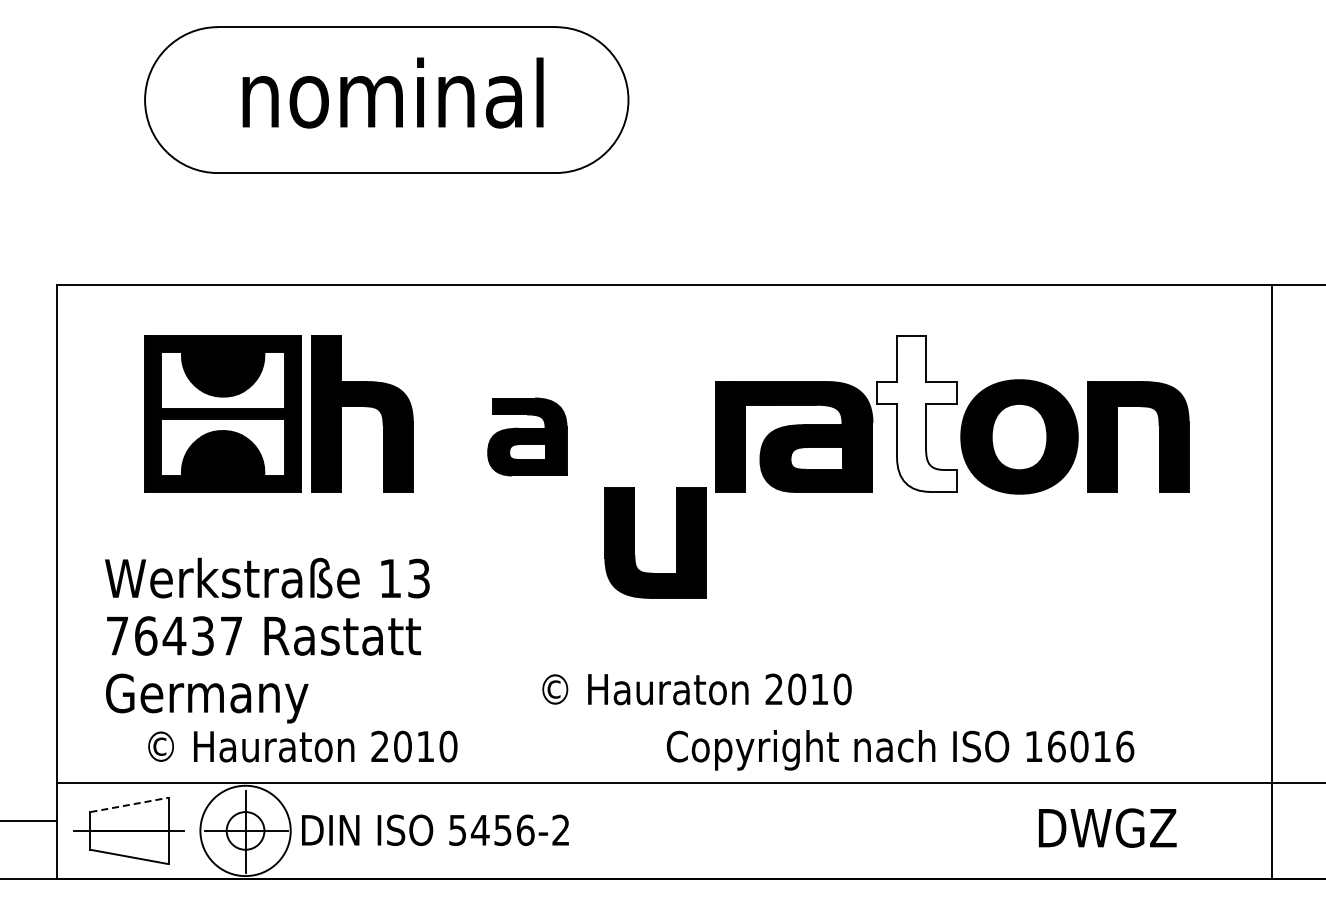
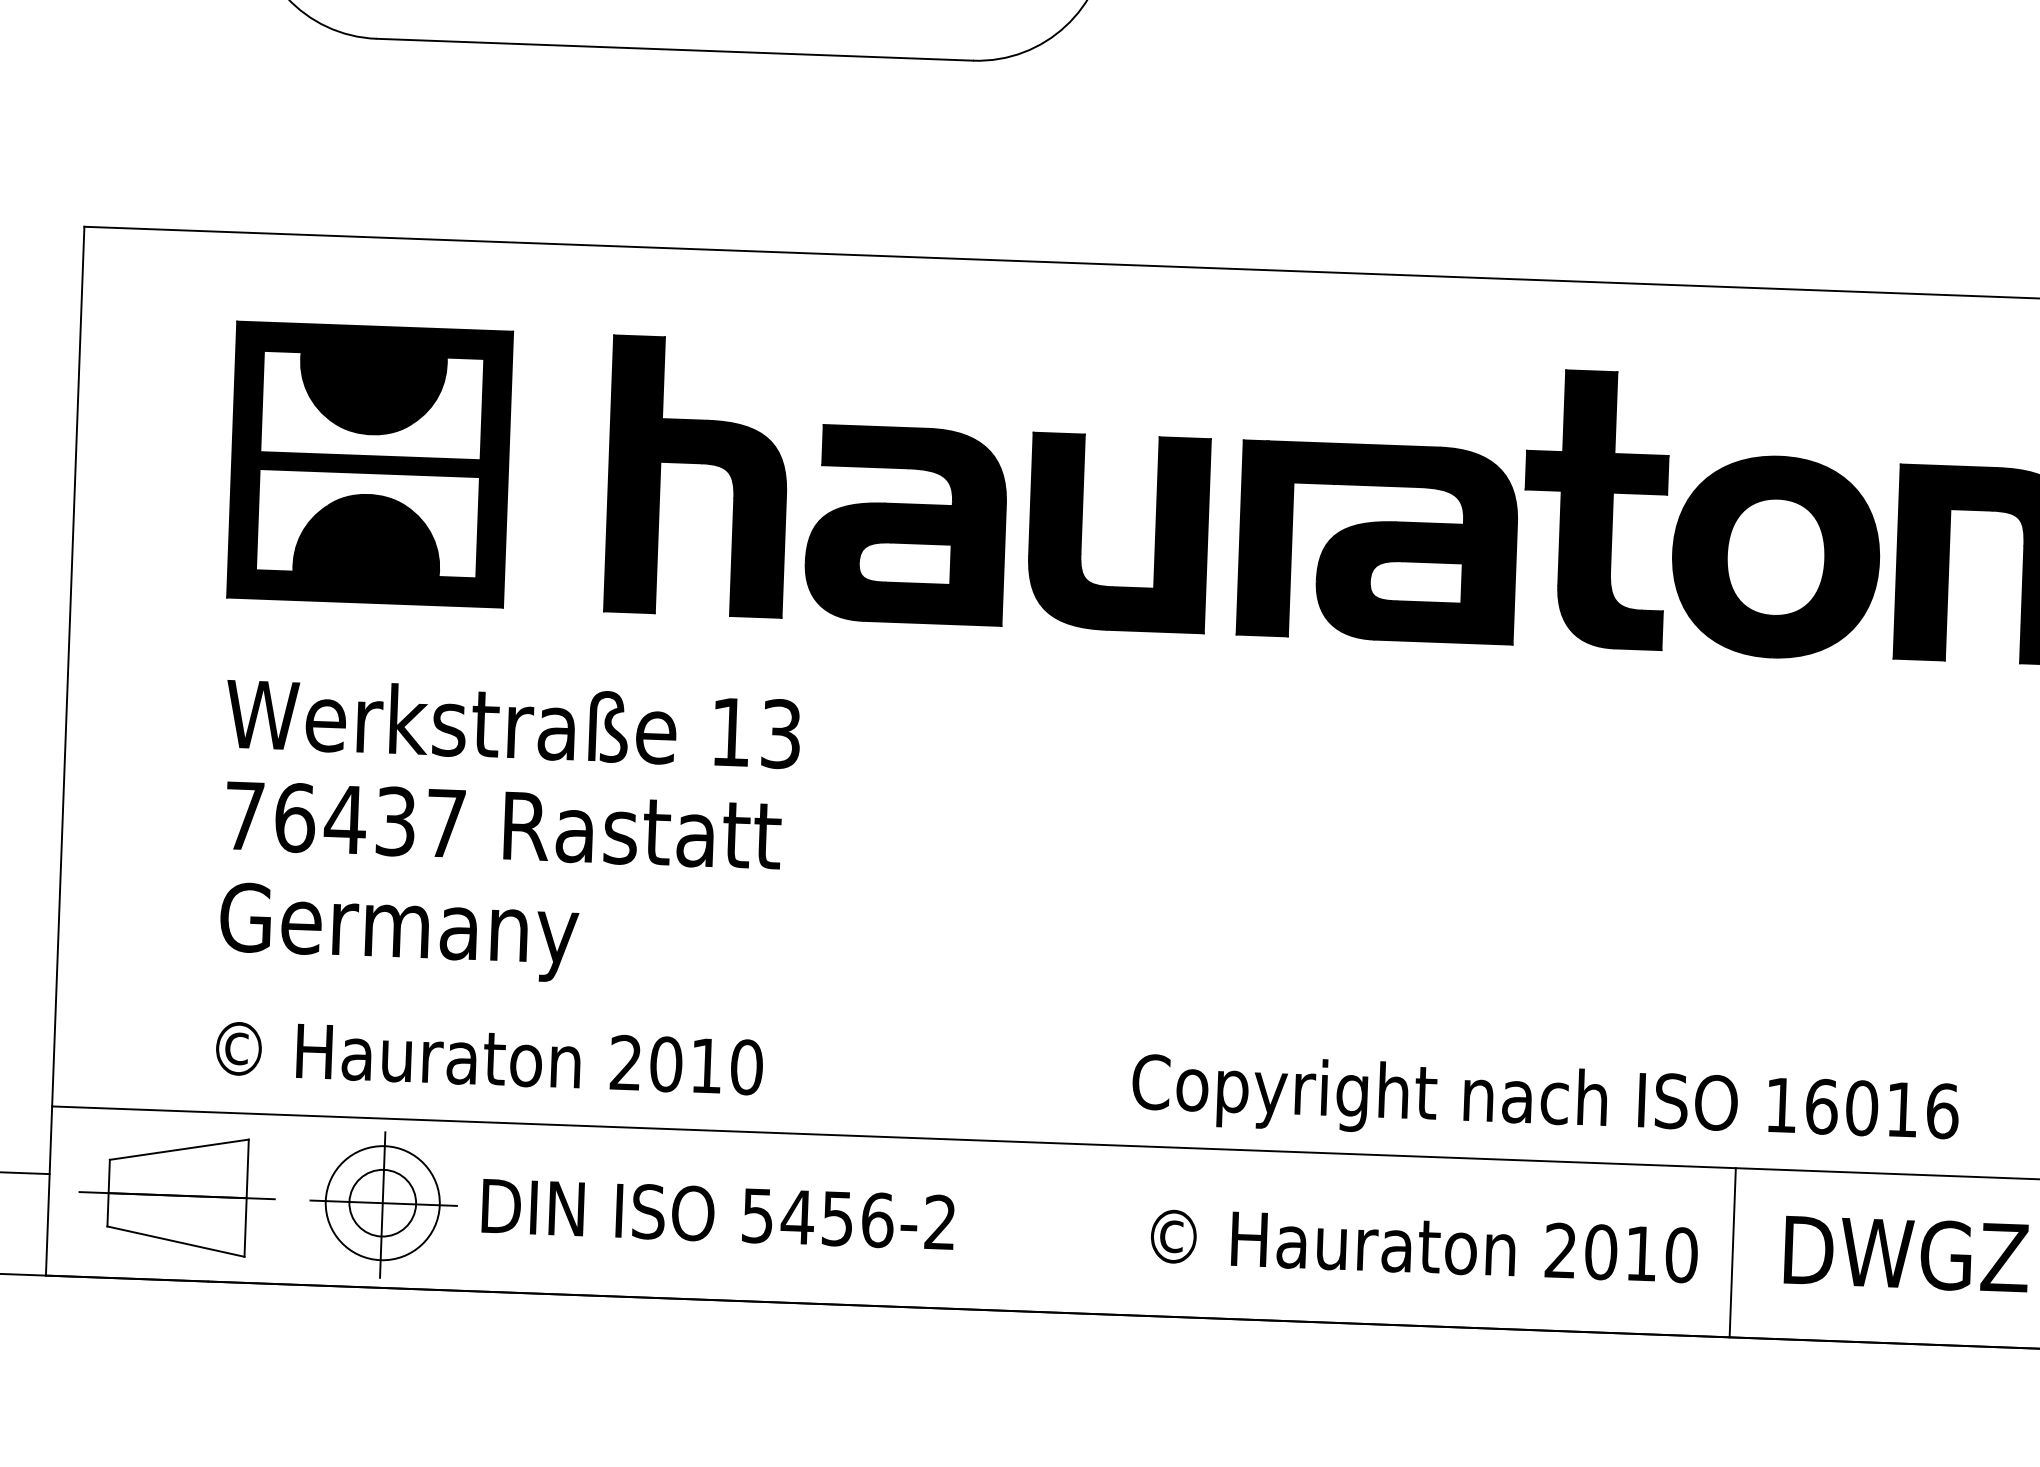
part: (364, 407) -> (701, 465), moved
fill: (916, 413) -> (1595, 508), added
part: (527, 436) -> (906, 524), size x1.43
part: (634, 542) -> (1081, 530), moved
text: (267, 640) -> (509, 833), moved
text: (696, 689) -> (1423, 1245), moved
line: (129, 804) -> (179, 1148), dashed -> solid
circle: (245, 830) -> (382, 1202), size x0.71
line: (1009, 830) -> (1732, 1251), added

